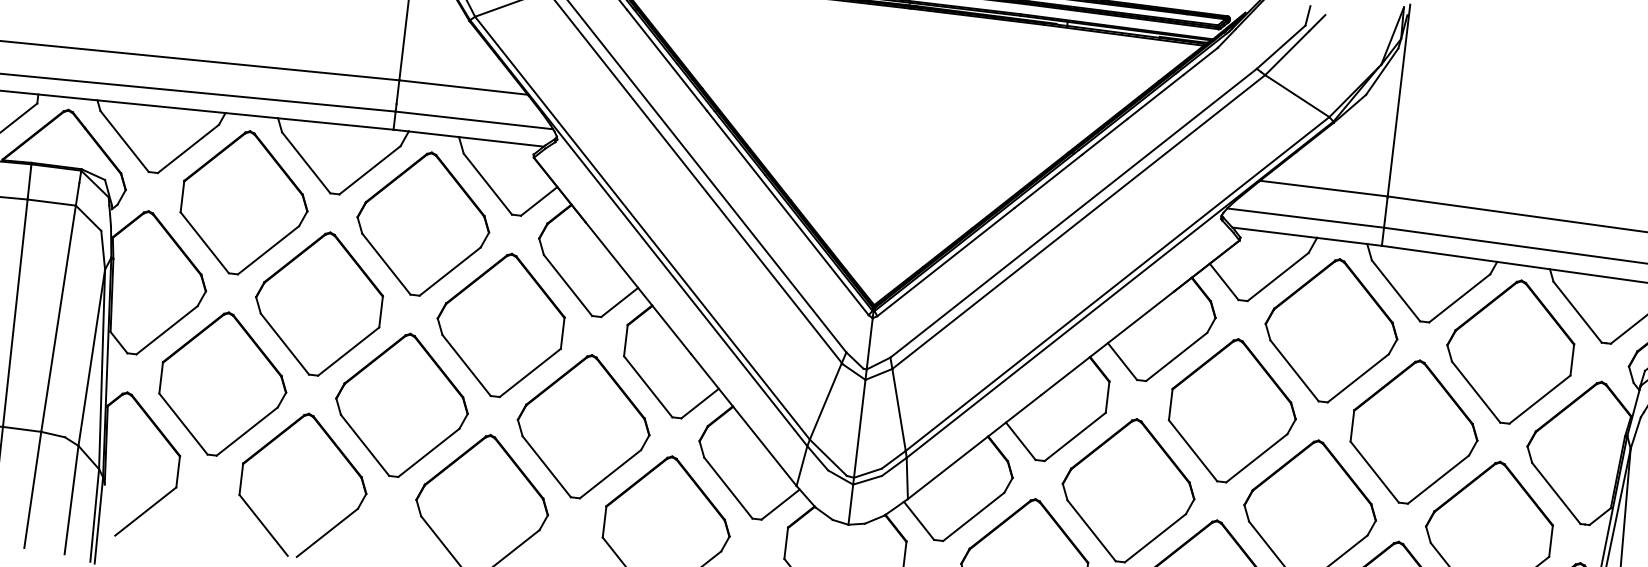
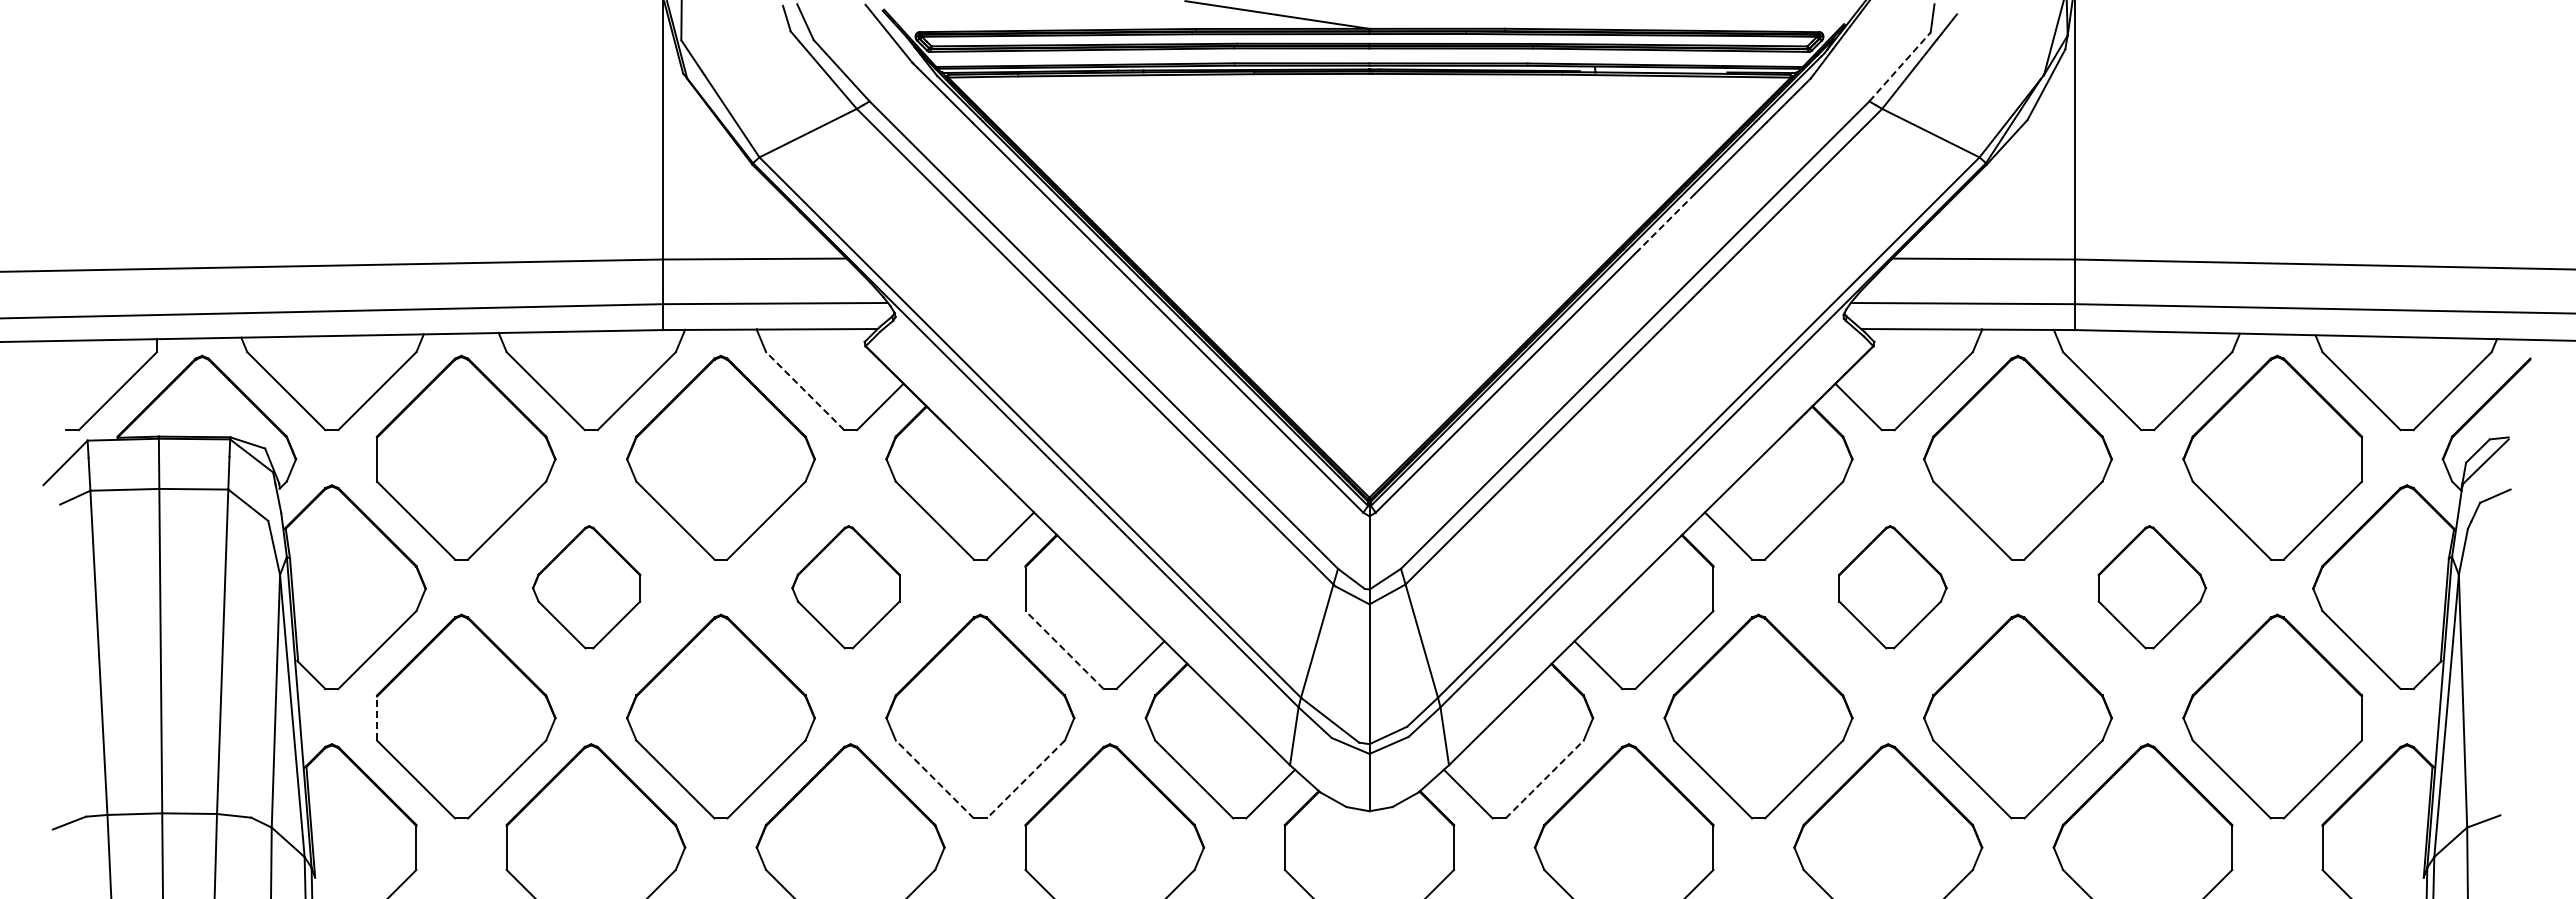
line: (1281, 46) -> (1900, 66), solid -> dashed
line: (1104, 136) -> (1666, 222), solid -> dashed
line: (487, 183) -> (804, 390), solid -> dashed
part: (318, 303) -> (586, 587), size x0.6
part: (499, 324) -> (845, 587), size x0.6
line: (161, 377) -> (377, 717), solid -> dashed
line: (648, 386) -> (1064, 649), solid -> dashed
part: (1233, 411) -> (1892, 587), size x0.6
part: (1415, 432) -> (2152, 587), size x0.6
line: (546, 466) -> (934, 779), solid -> dashed
line: (610, 474) -> (1025, 779), solid -> dashed
line: (974, 516) -> (1545, 779), solid -> dashed

